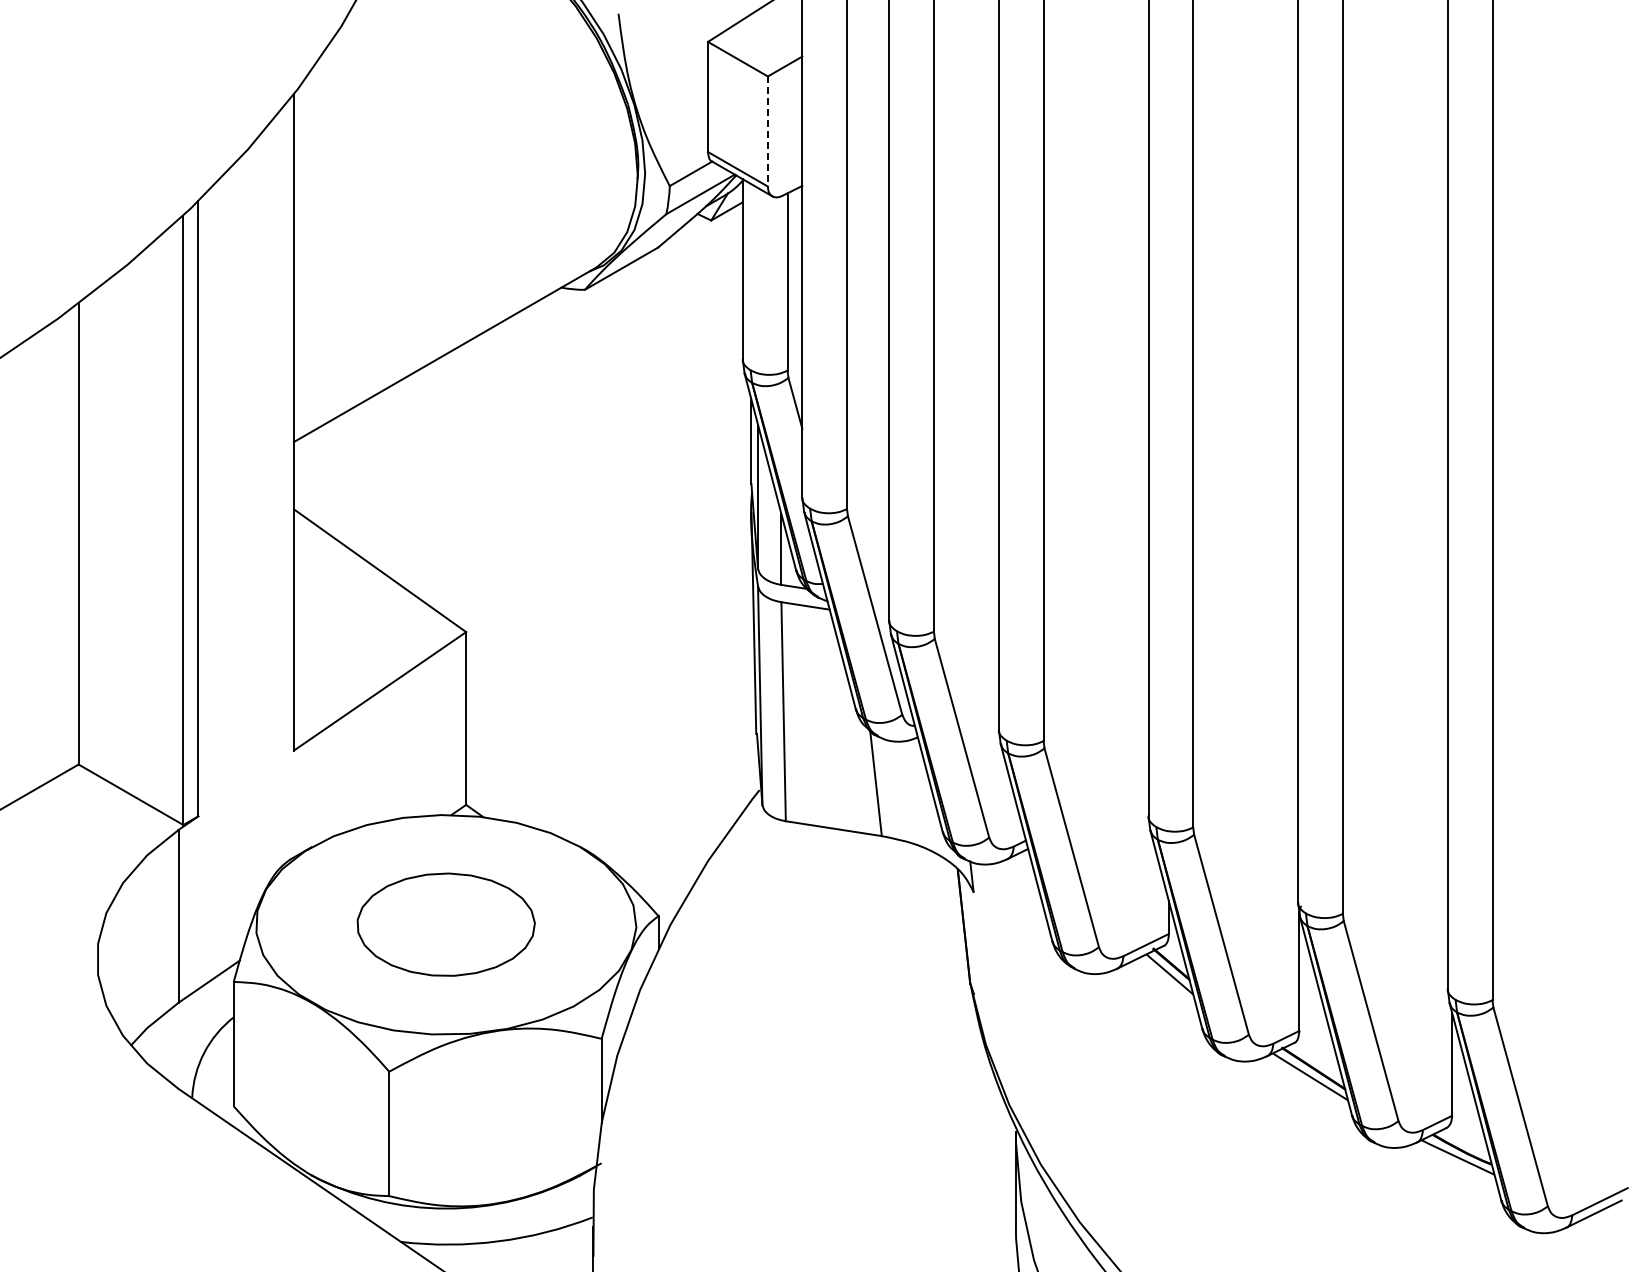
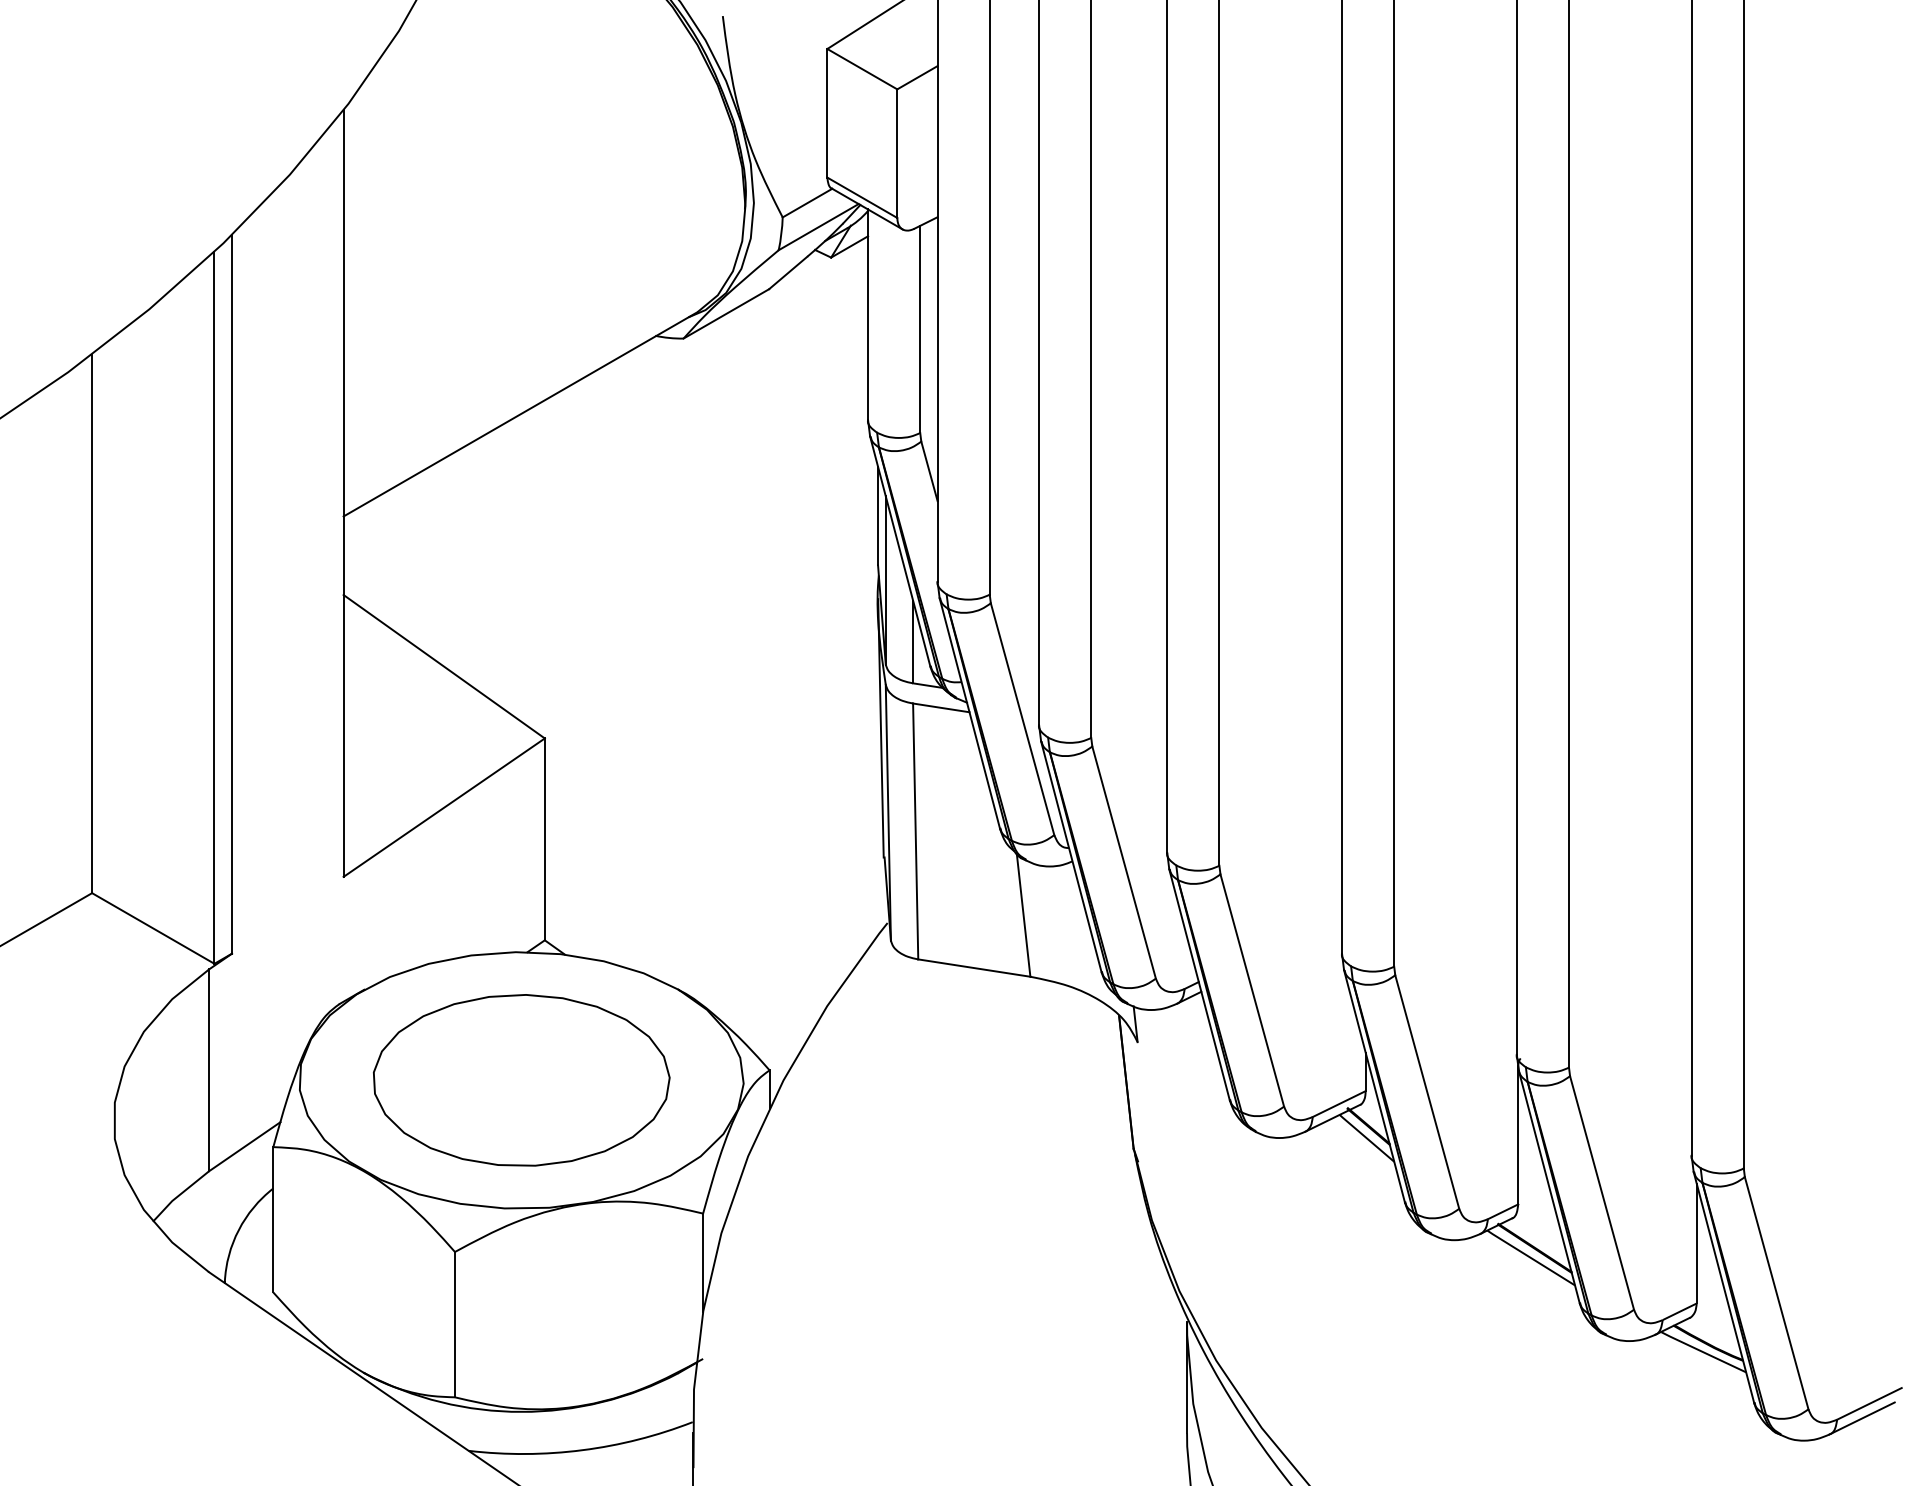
line: (767, 132) -> (896, 154), dashed -> solid
part: (445, 924) -> (520, 1080), size x1.43

